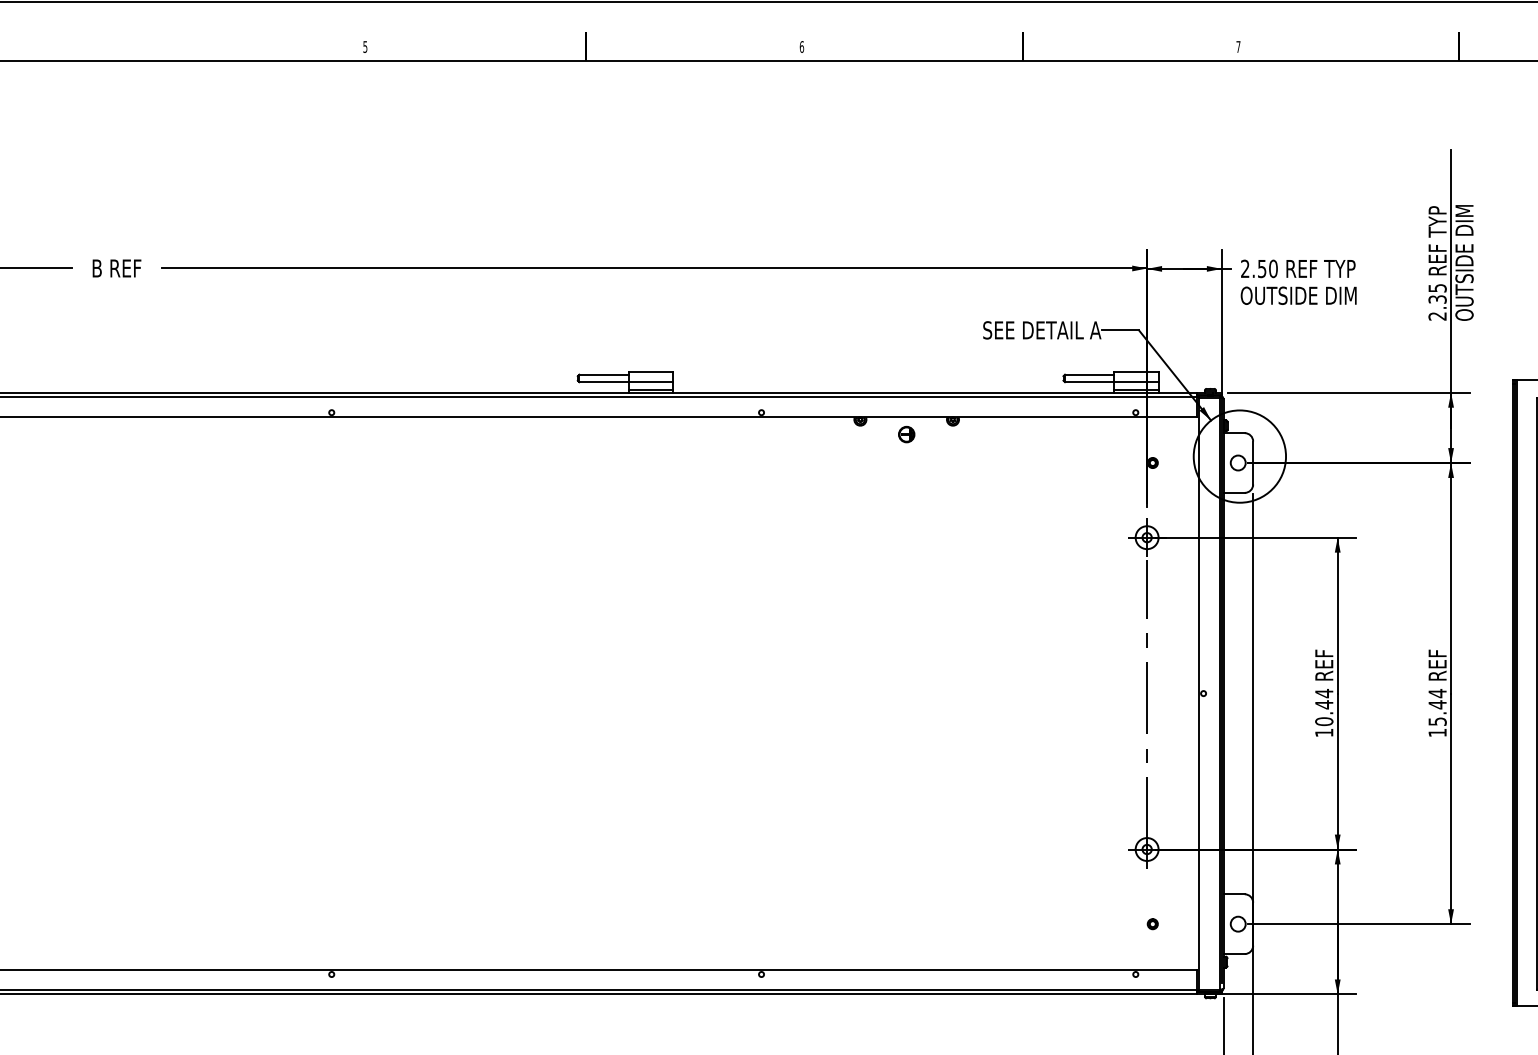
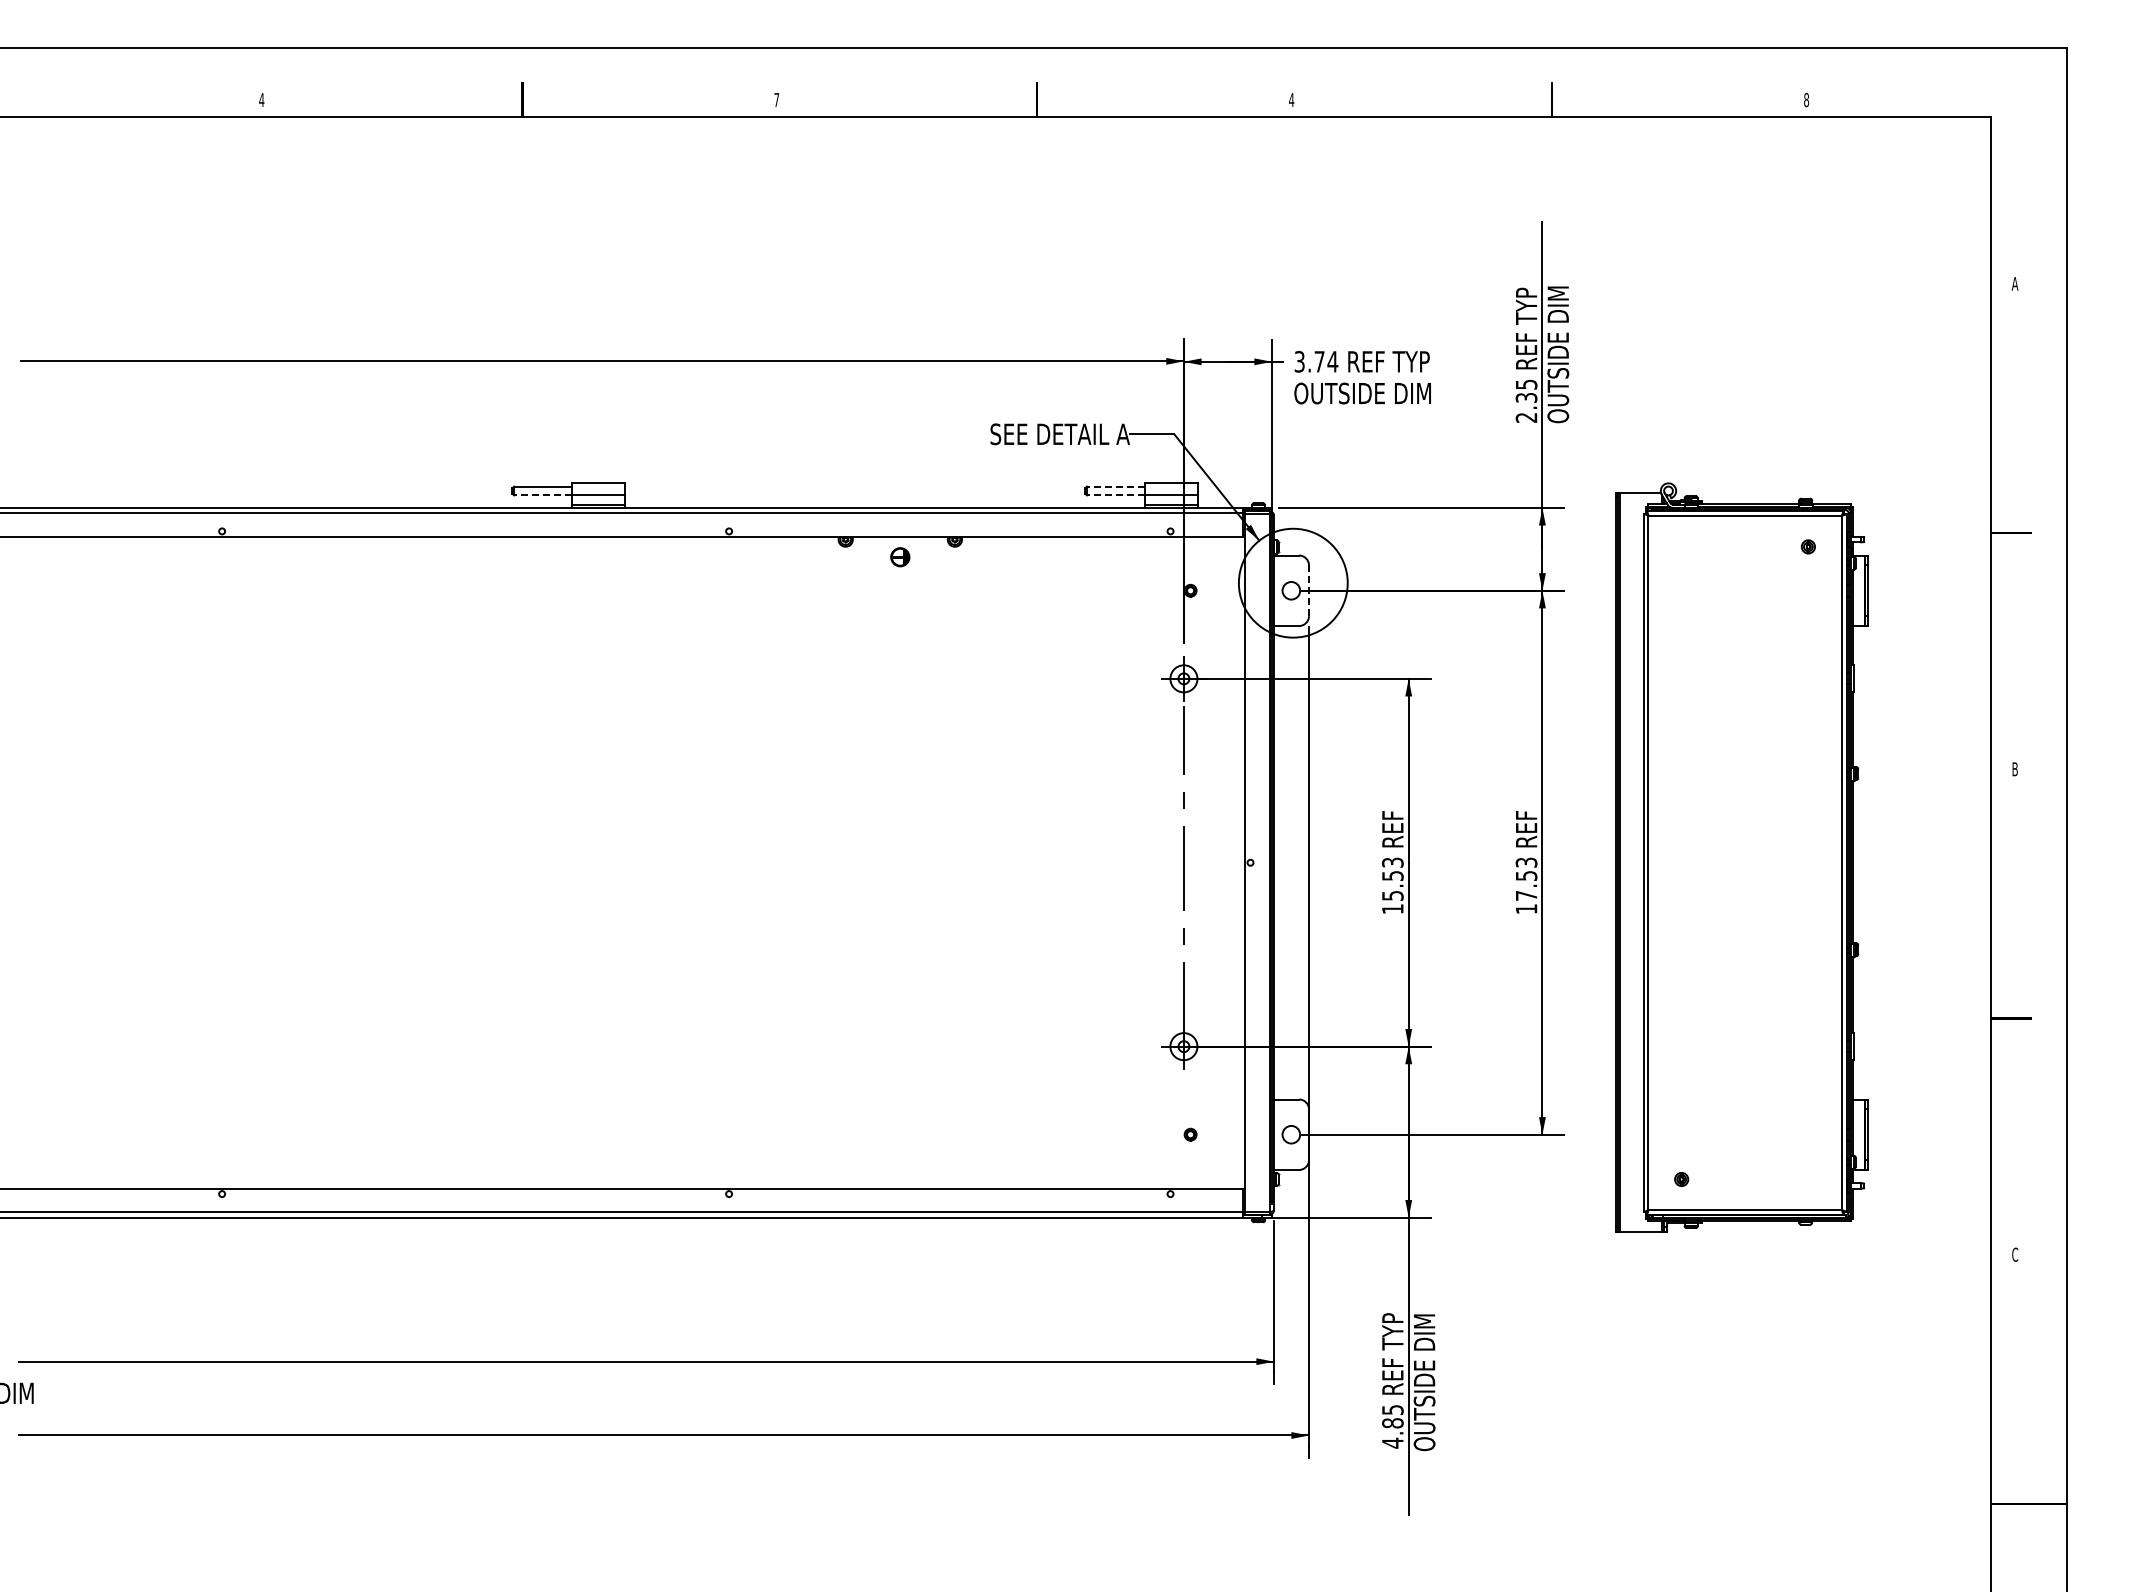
text: (1238, 46) -> (1291, 99), 7 -> 4
text: (365, 47) -> (261, 100), 5 -> 4
text: (801, 47) -> (776, 100), 6 -> 7
text: (1259, 268) -> (1316, 361), 2.50 -> 3.74
line: (1089, 374) -> (1115, 486), solid -> dashed
line: (603, 382) -> (542, 495), solid -> dashed
line: (1089, 382) -> (1115, 495), solid -> dashed
line: (1252, 463) -> (1308, 591), solid -> dashed
text: (1437, 706) -> (1526, 878), 15.44 -> 17.53
text: (1323, 707) -> (1392, 879), 10.44 -> 15.53

